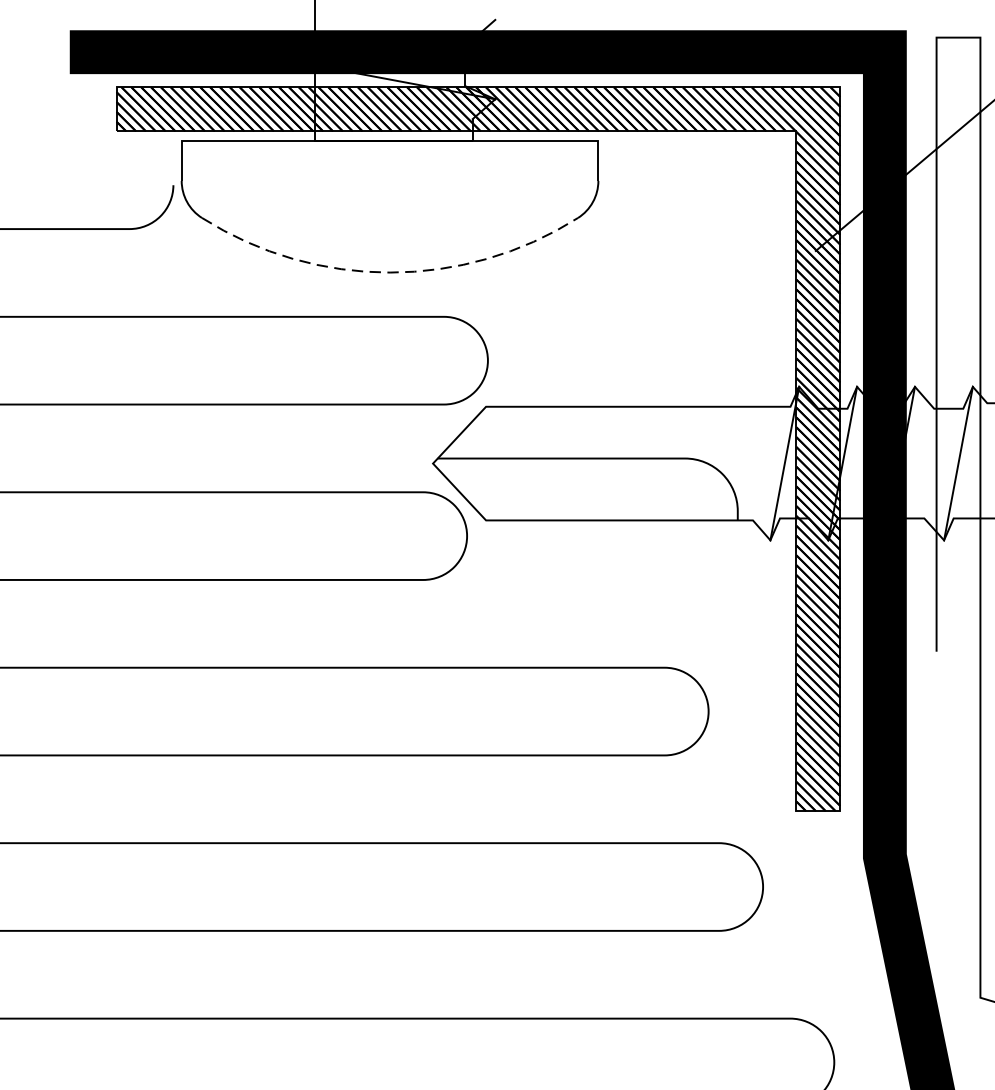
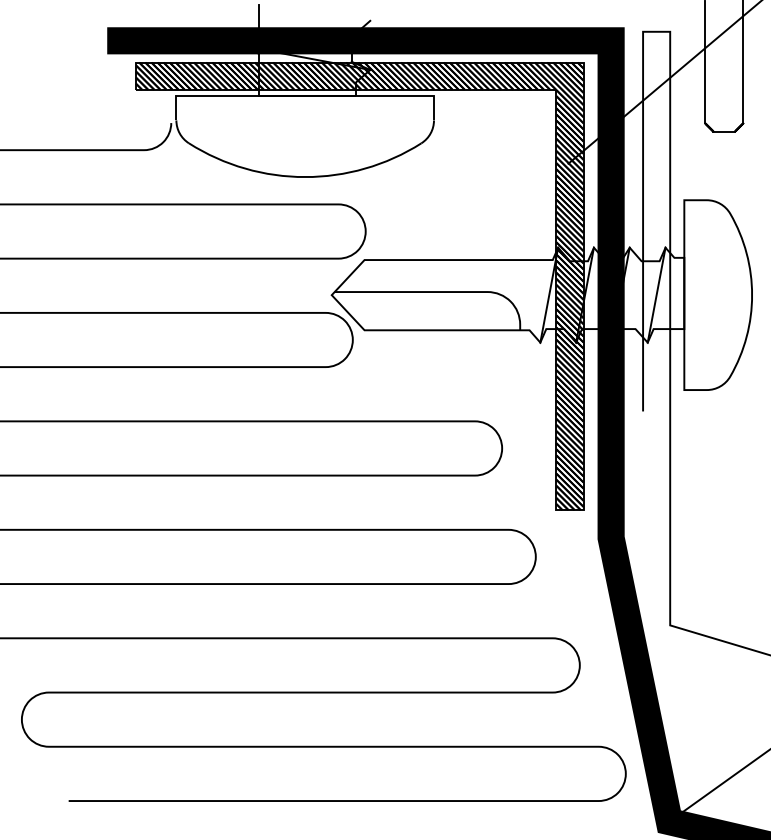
line: (390, 273) -> (305, 177), dashed -> solid

